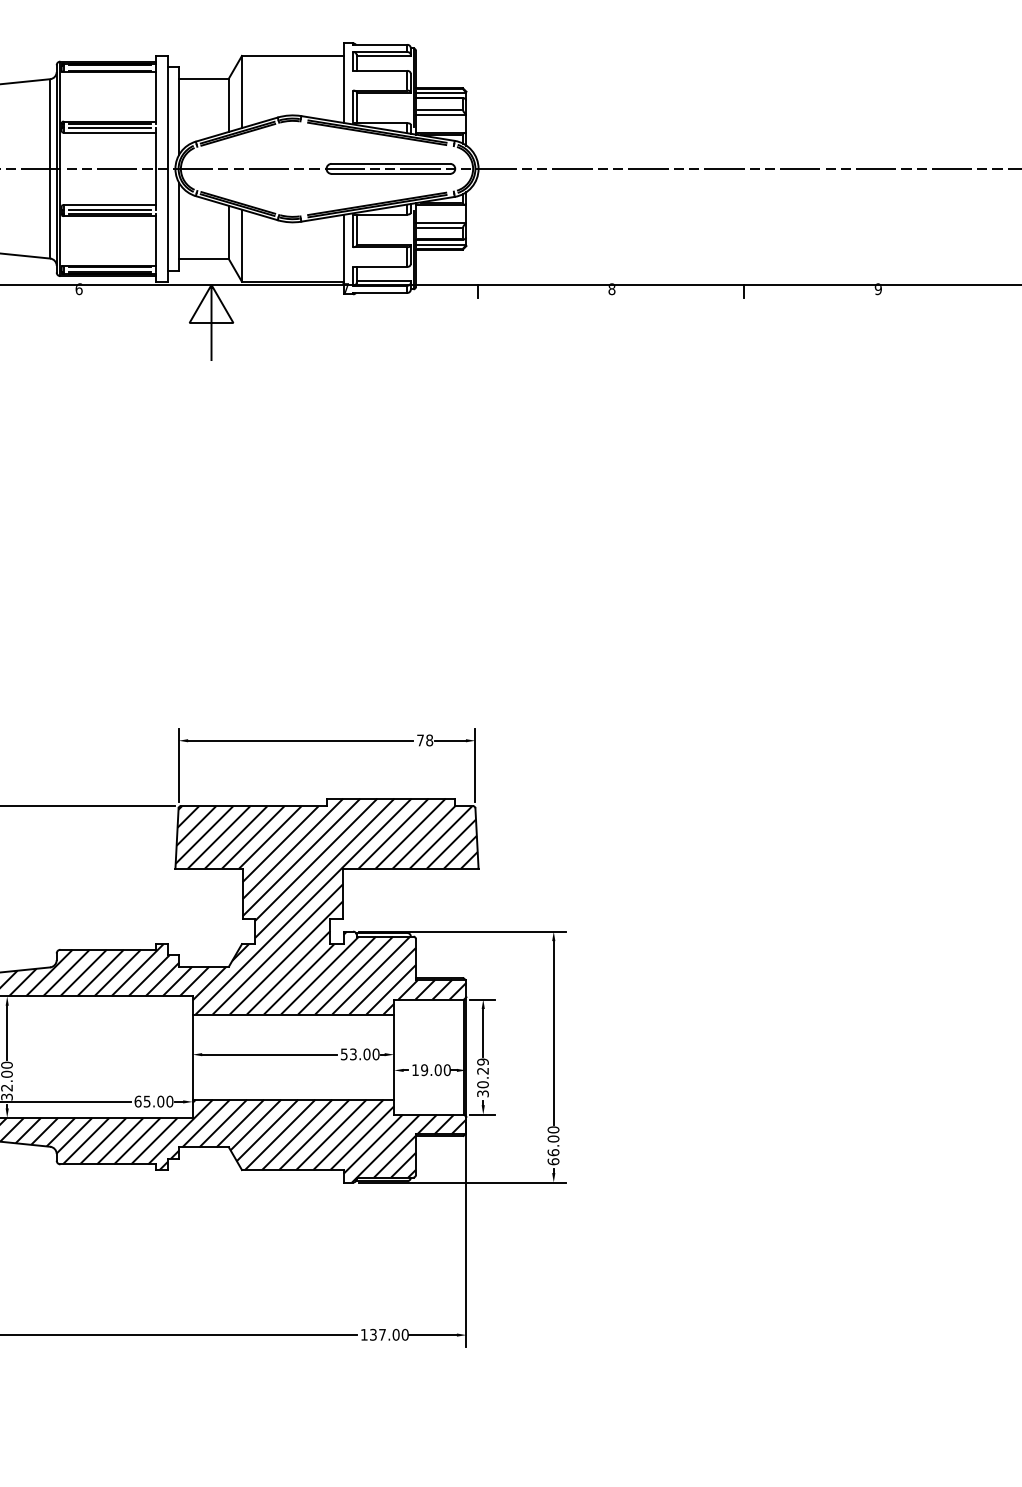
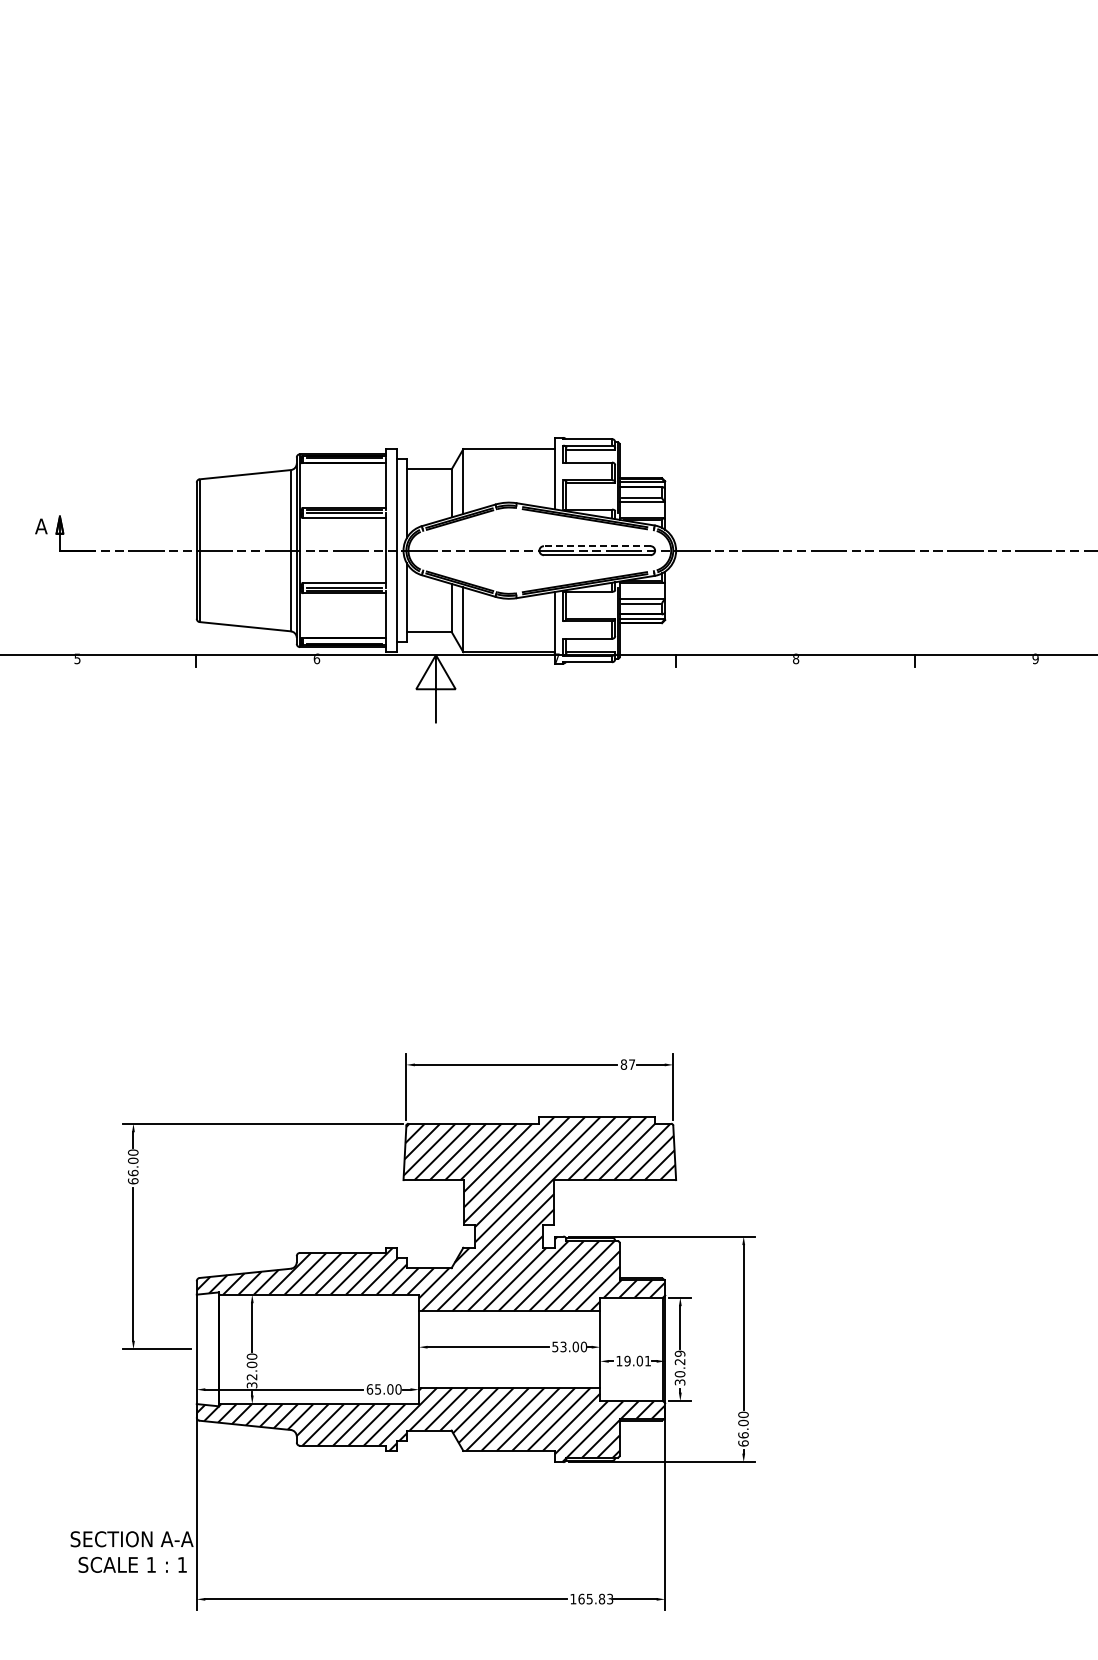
line: (390, 164) -> (596, 546), solid -> dashed
text: (424, 740) -> (627, 1064), 78 -> 87
text: (446, 1069) -> (647, 1360), 19.00 -> 19.01
text: (388, 1334) -> (595, 1598), 137.00 -> 165.83

